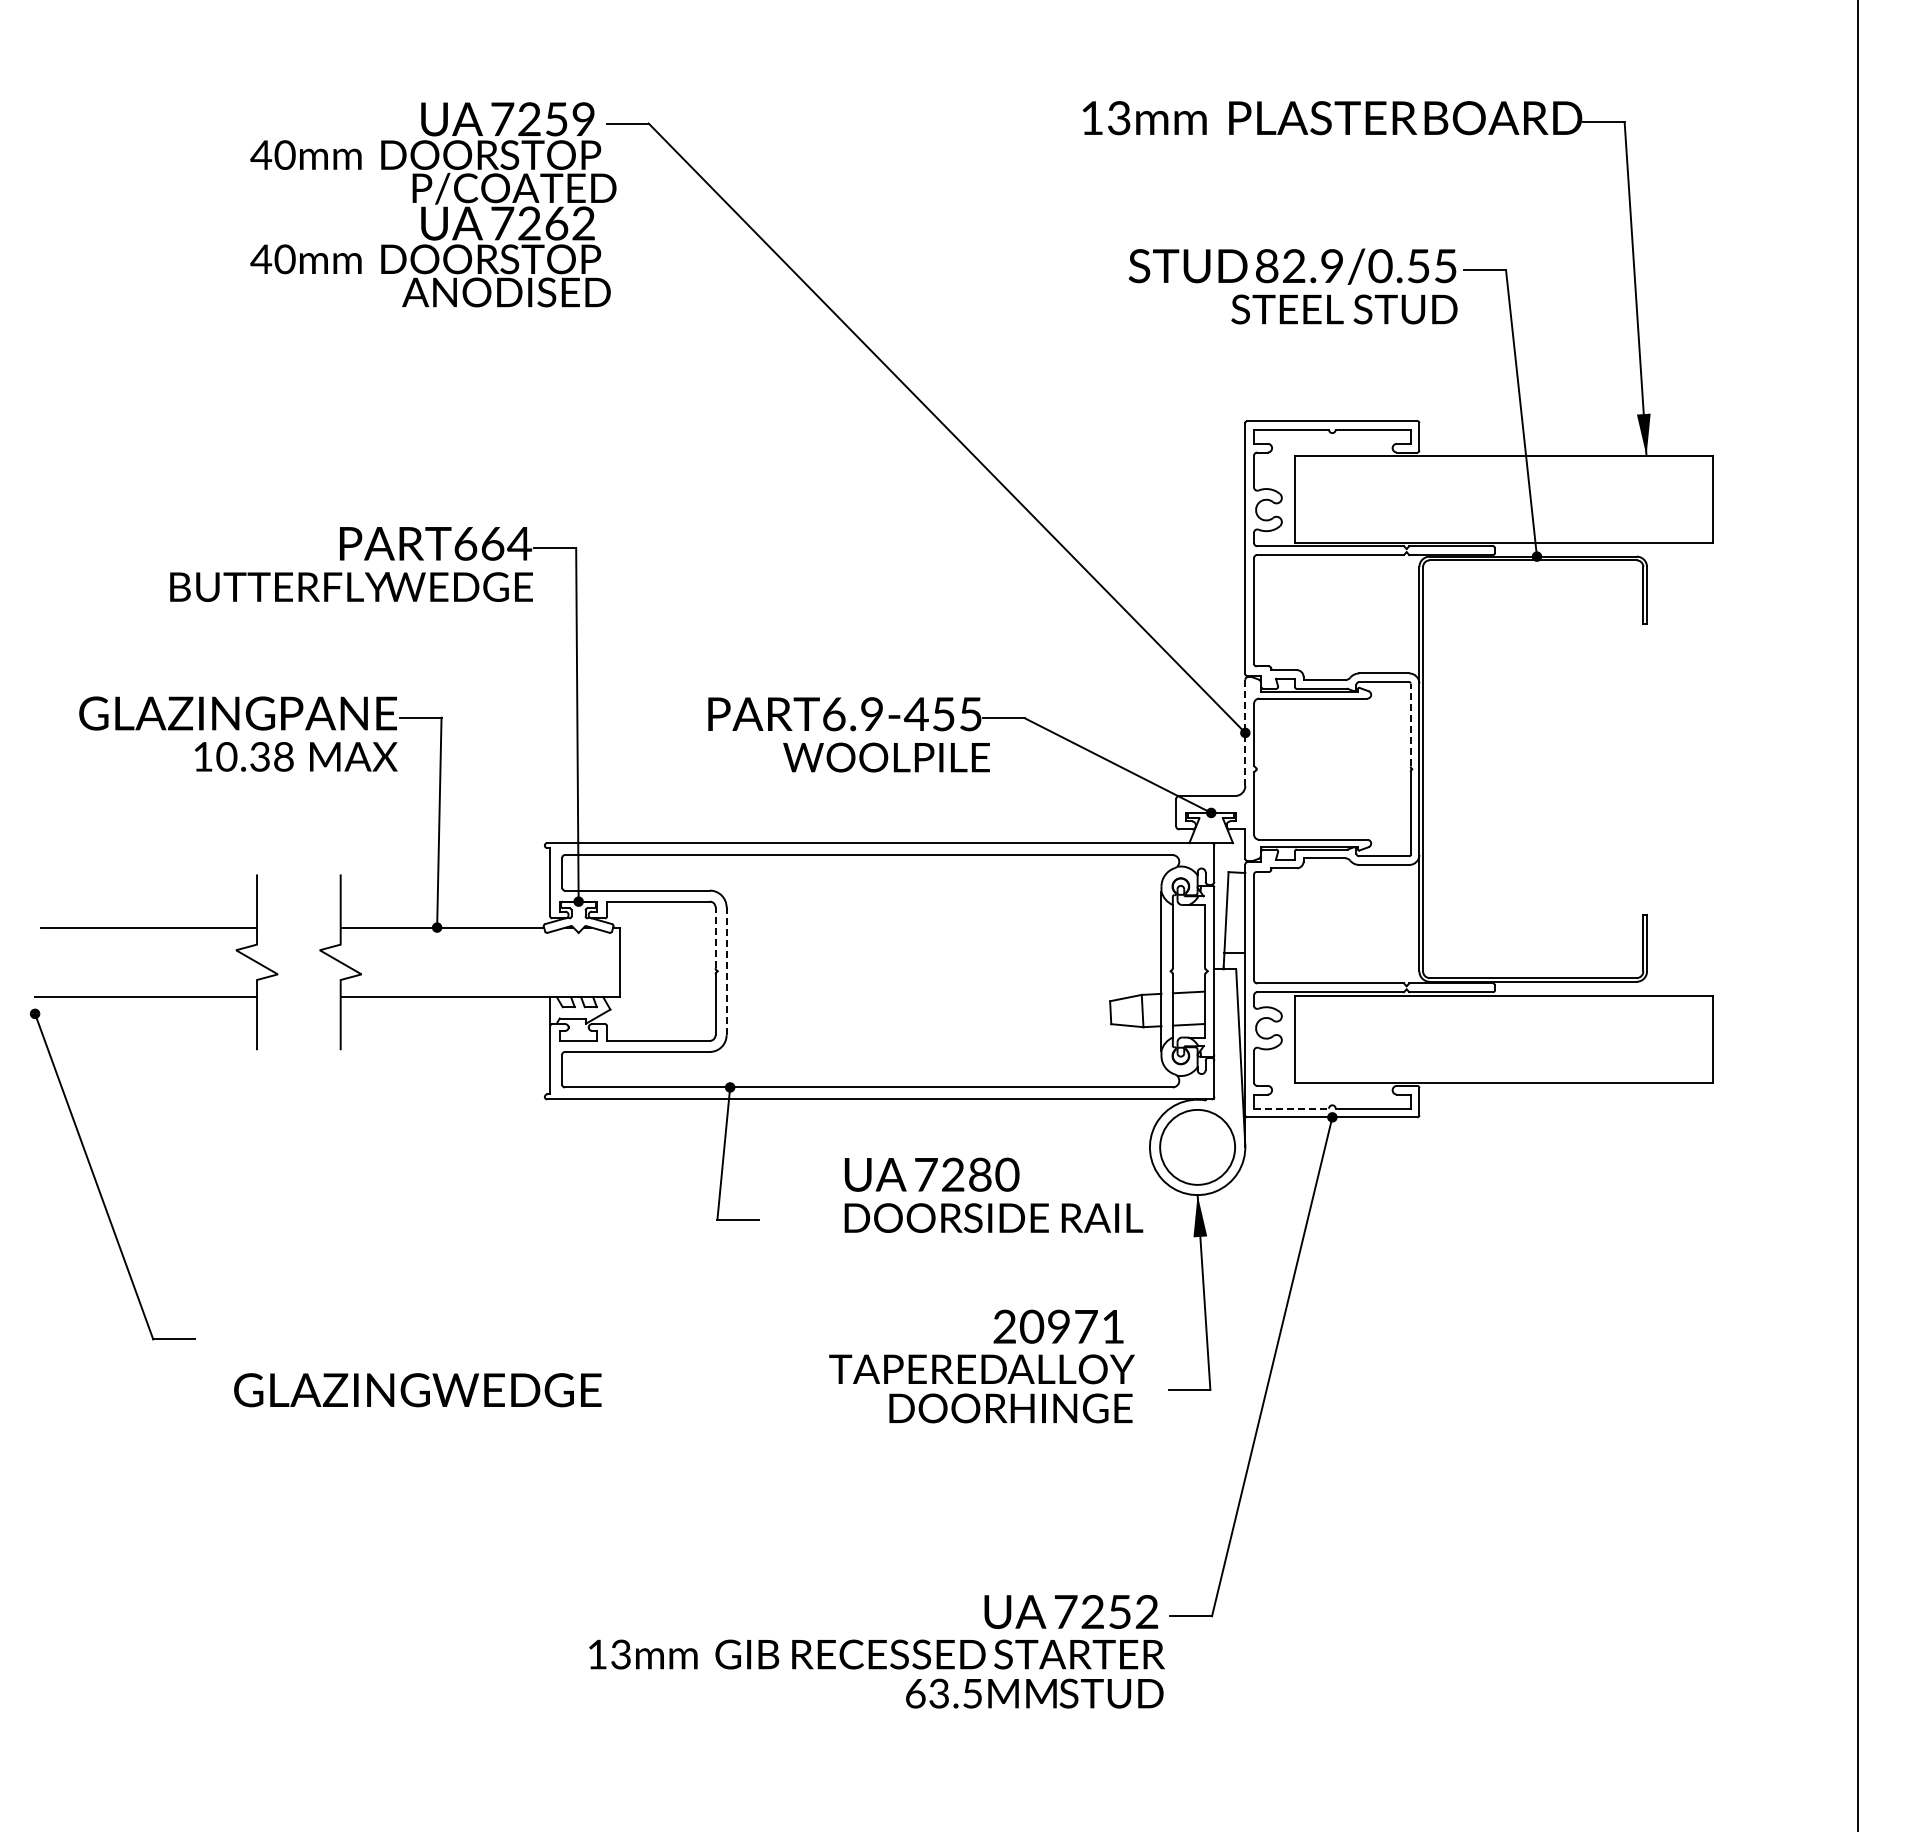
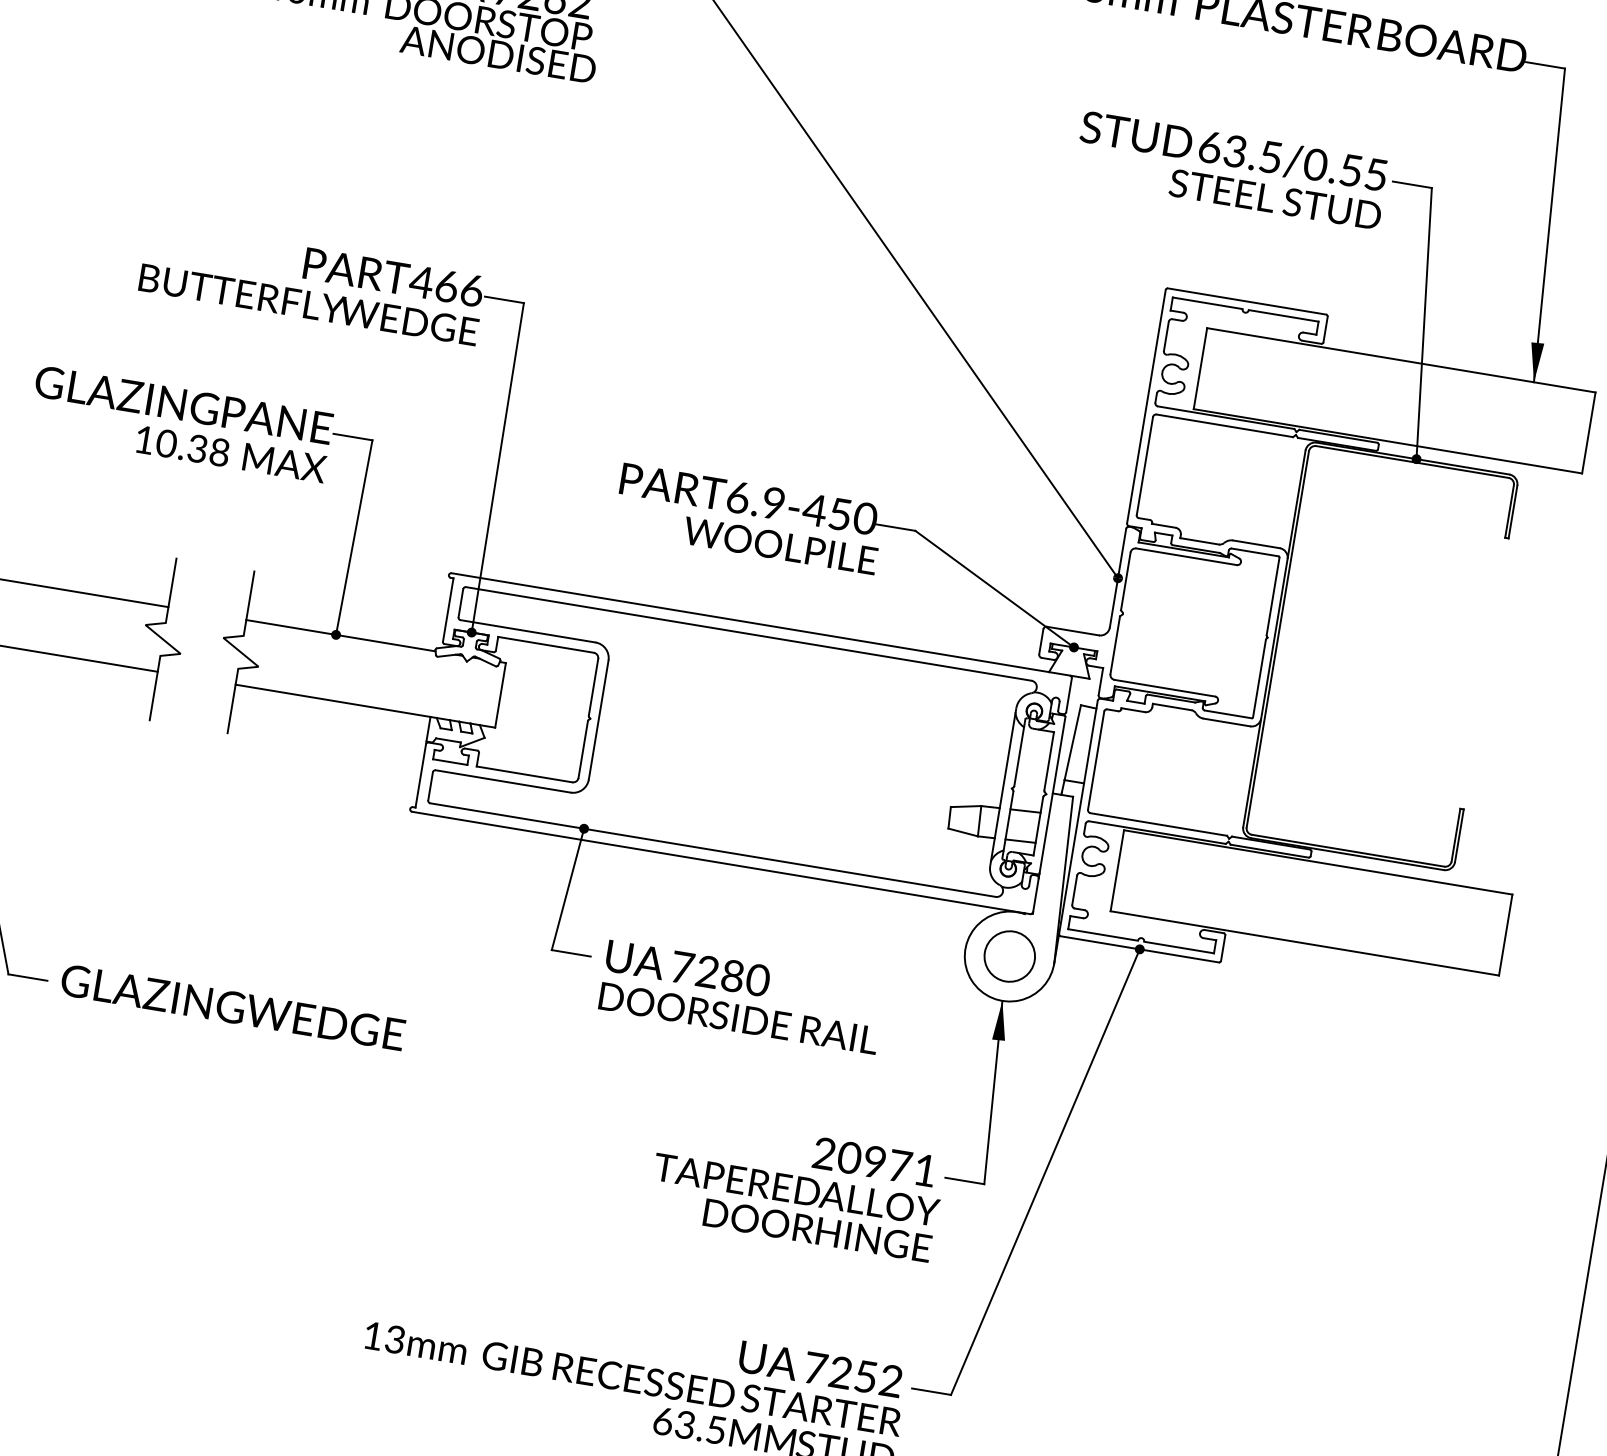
text: (1299, 266) -> (1240, 152), 82.9/0.55 -> 63.5/0.55
text: (492, 543) -> (446, 286), PART664 -> PART466
text: (970, 714) -> (865, 518), PART6.9-455 -> PART6.9-450
line: (1410, 724) -> (1272, 595), dashed -> solid
line: (1245, 732) -> (1118, 577), dashed -> solid
line: (715, 937) -> (593, 686), dashed -> solid
line: (726, 971) -> (598, 720), dashed -> solid
line: (1292, 1108) -> (1104, 934), dashed -> solid
circle: (1197, 1147) -> (1009, 956), size x0.71
text: (993, 1194) -> (742, 996), moved
text: (981, 1366) -> (796, 1187), moved
text: (417, 1390) -> (232, 1007), moved

